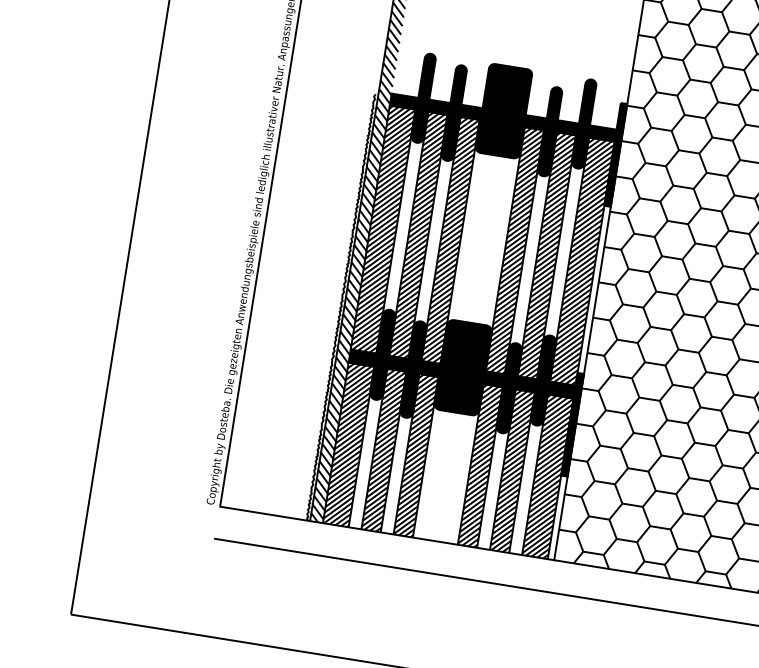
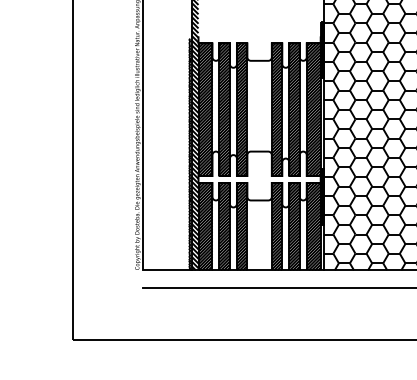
fill: (503, 116) -> (259, 39), removed
fill: (461, 374) -> (259, 179), removed

